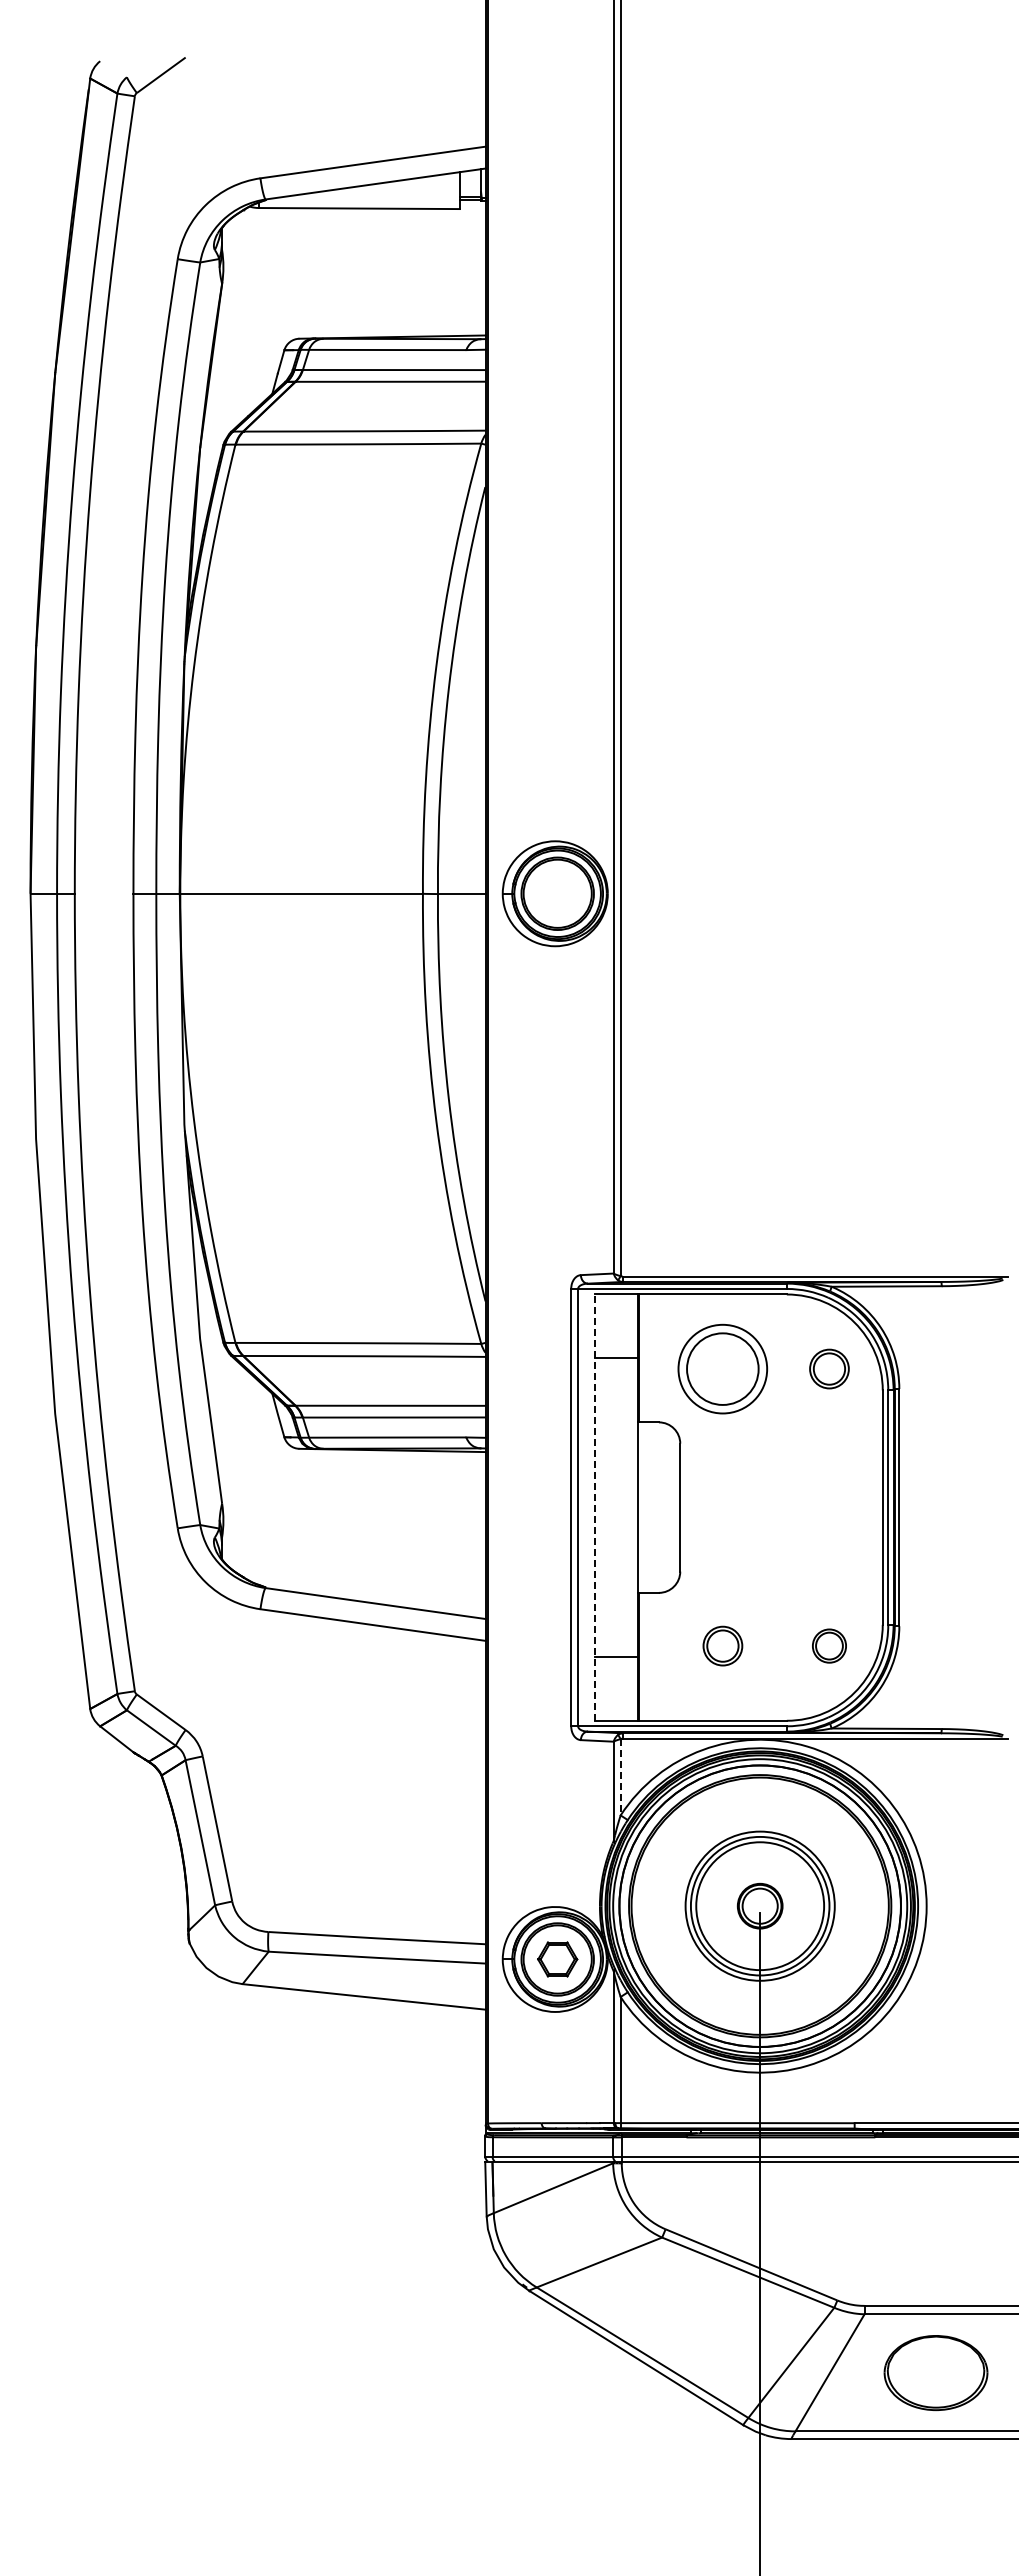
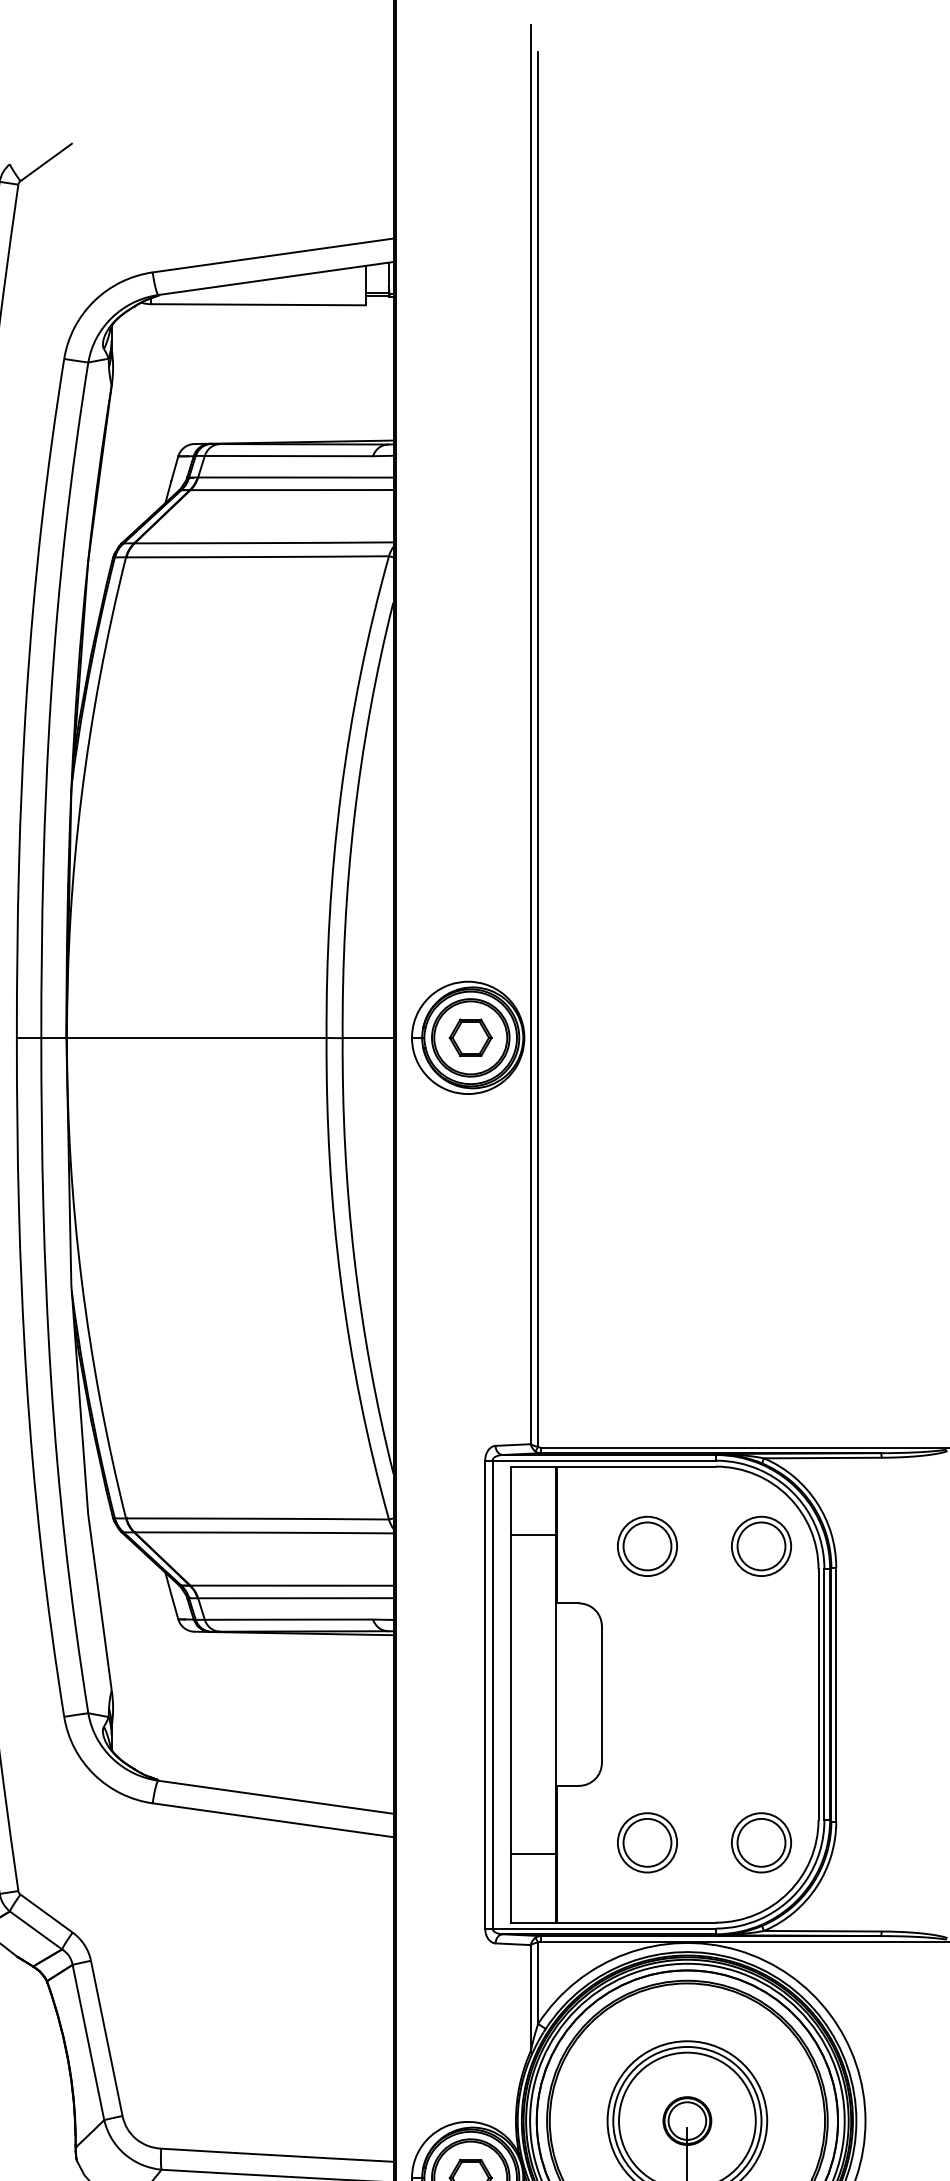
part: (557, 893) -> (470, 1037), added
part: (722, 1368) -> (647, 1545), size x0.62
part: (829, 1368) -> (761, 1545), size x1.43
line: (595, 1507) -> (511, 1694), dashed -> solid
part: (722, 1645) -> (647, 1842), size x1.43
part: (829, 1645) -> (761, 1842), size x1.67
line: (620, 1777) -> (537, 1983), dashed -> solid

